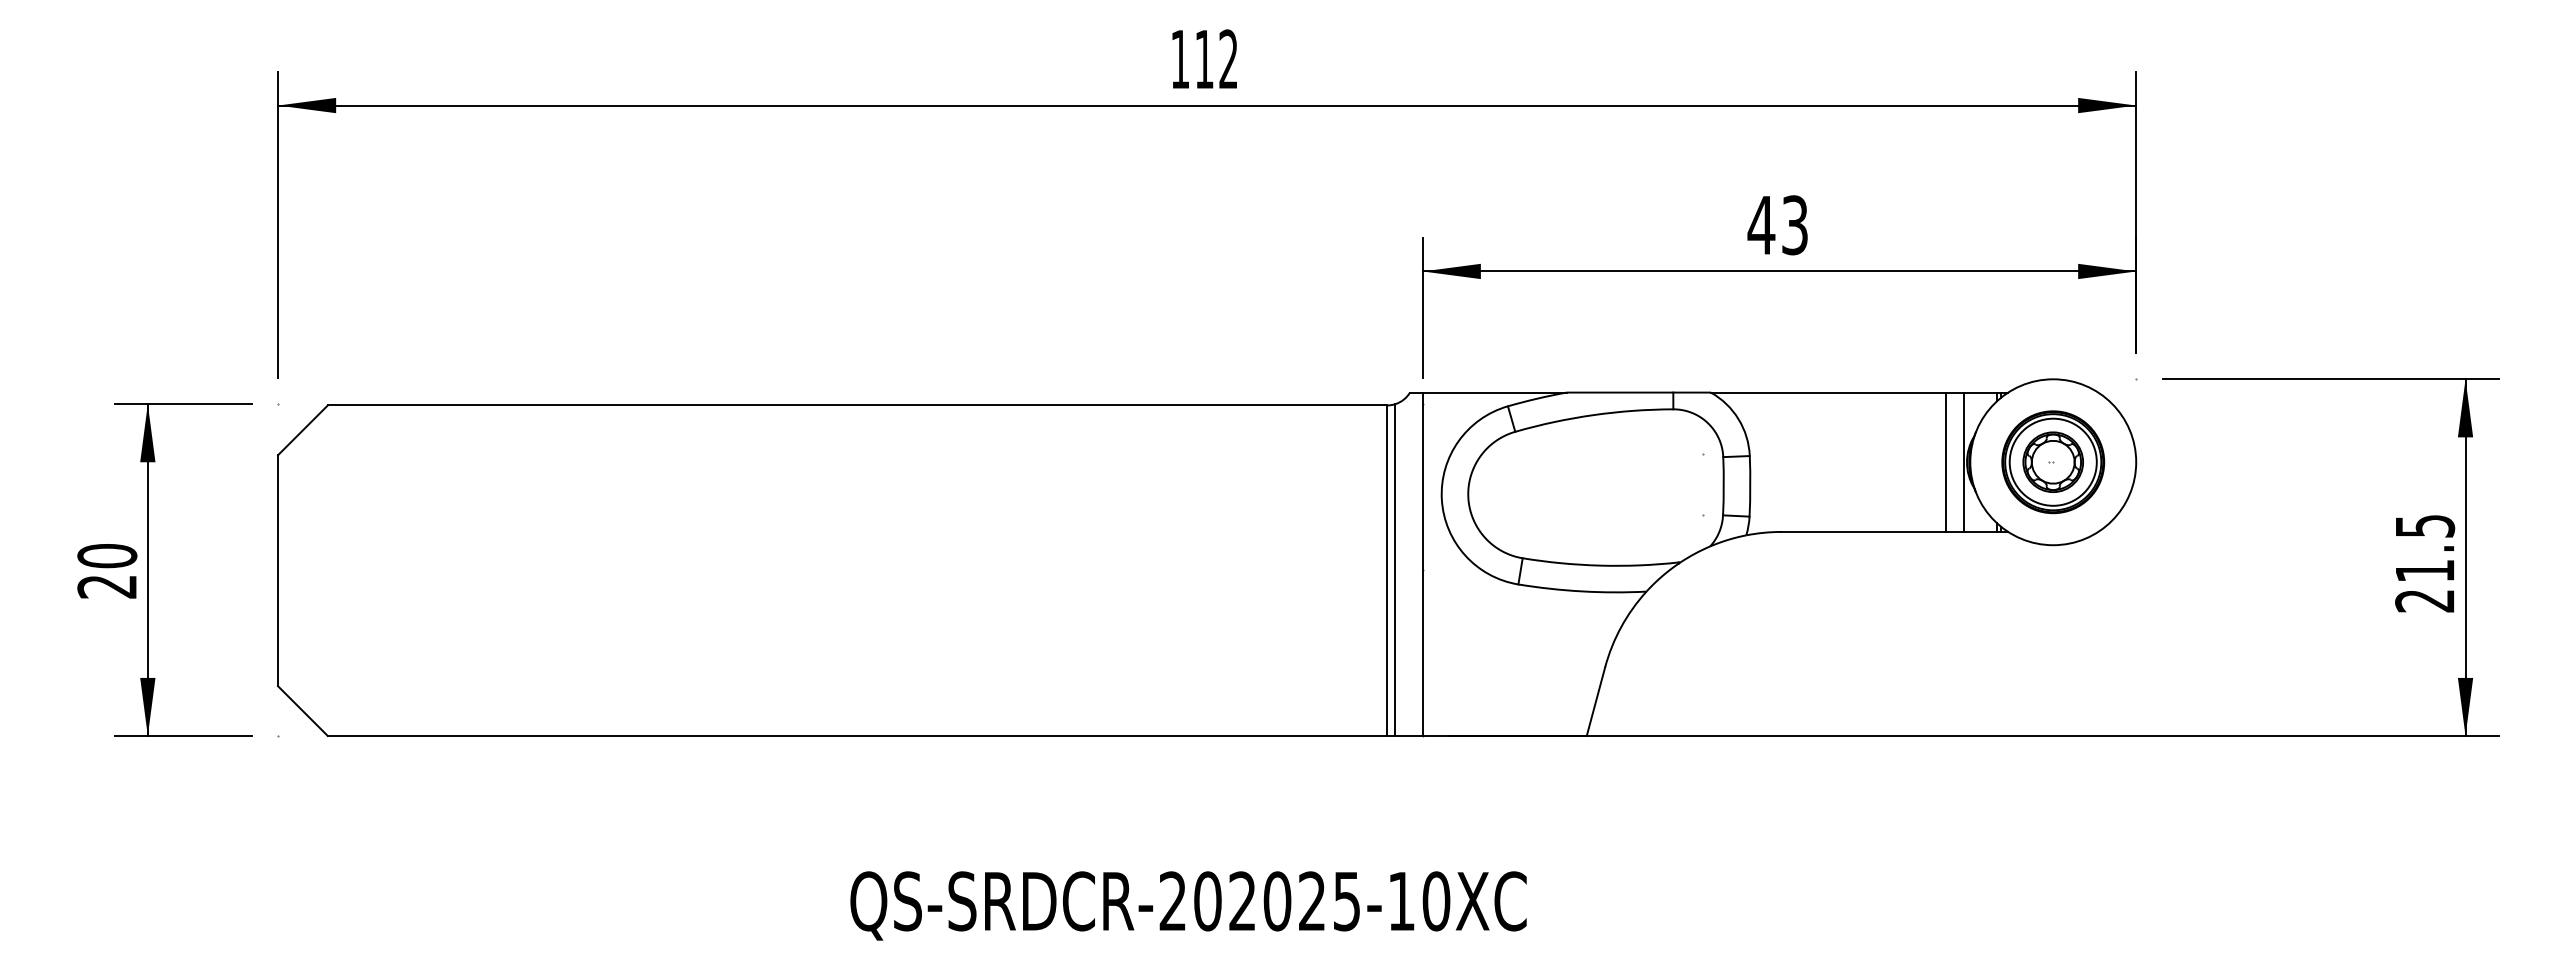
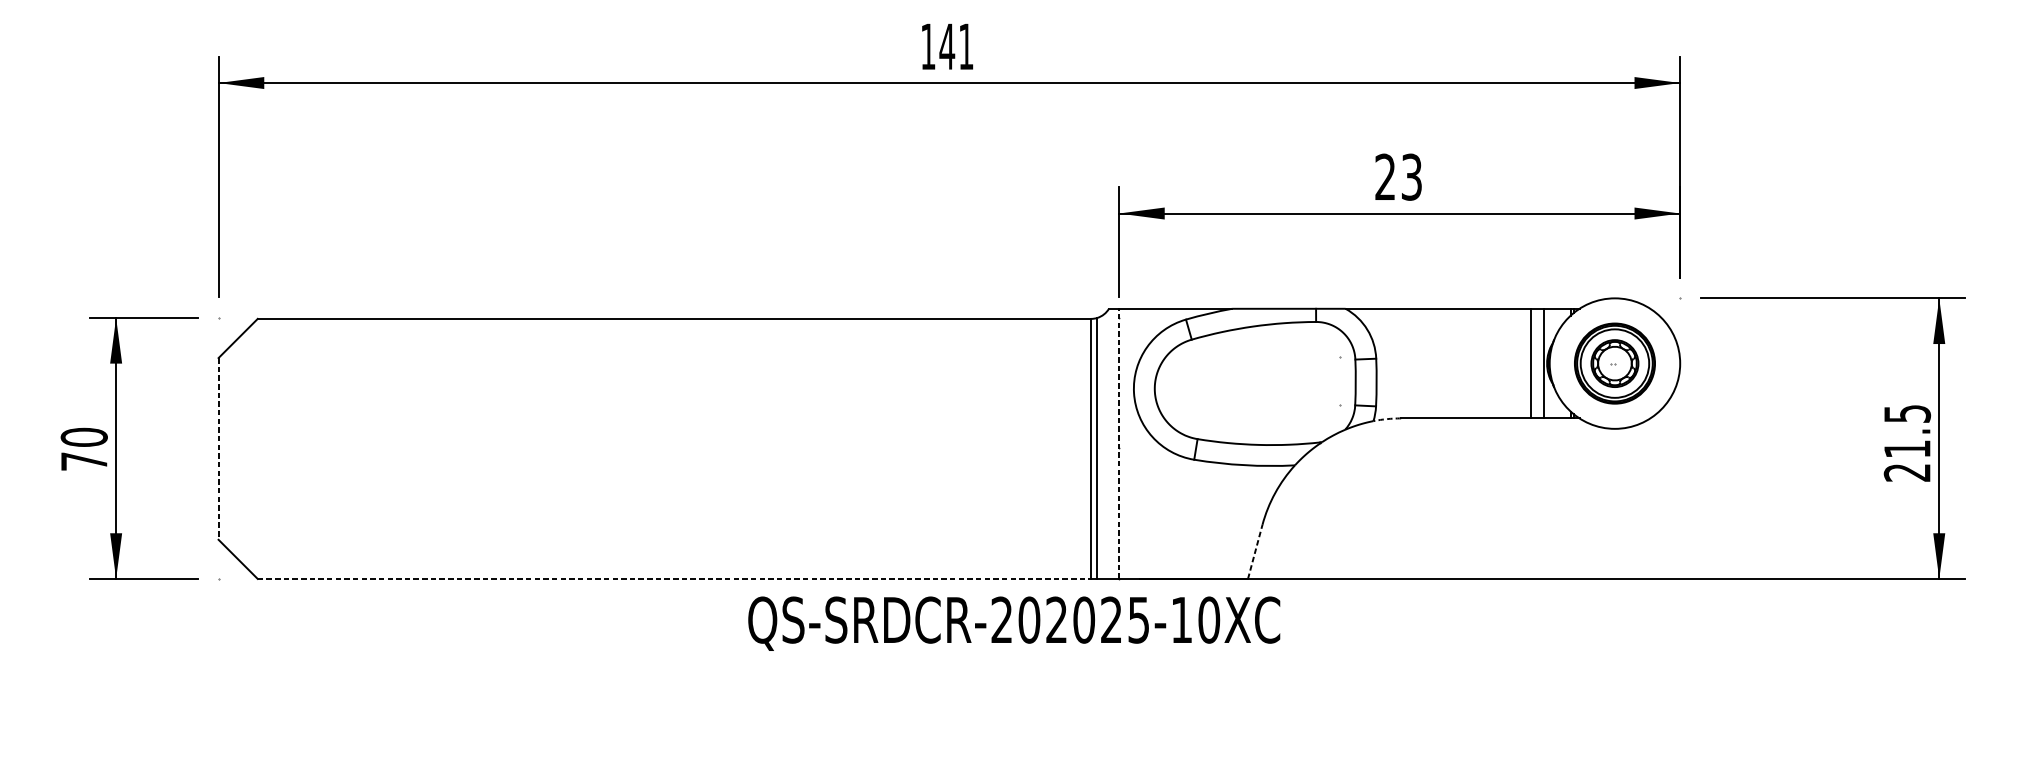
text: (1215, 58) -> (955, 46), 112 -> 141
text: (1761, 224) -> (1385, 176), 43 -> 23
arc: (1763, 532) -> (1387, 418), solid -> dashed
line: (1422, 564) -> (1118, 444), solid -> dashed
line: (278, 570) -> (218, 448), solid -> dashed
text: (106, 586) -> (83, 461), 20 -> 70
line: (1595, 701) -> (1254, 551), solid -> dashed
line: (857, 736) -> (674, 579), solid -> dashed
text: (1188, 905) -> (1014, 623), moved

